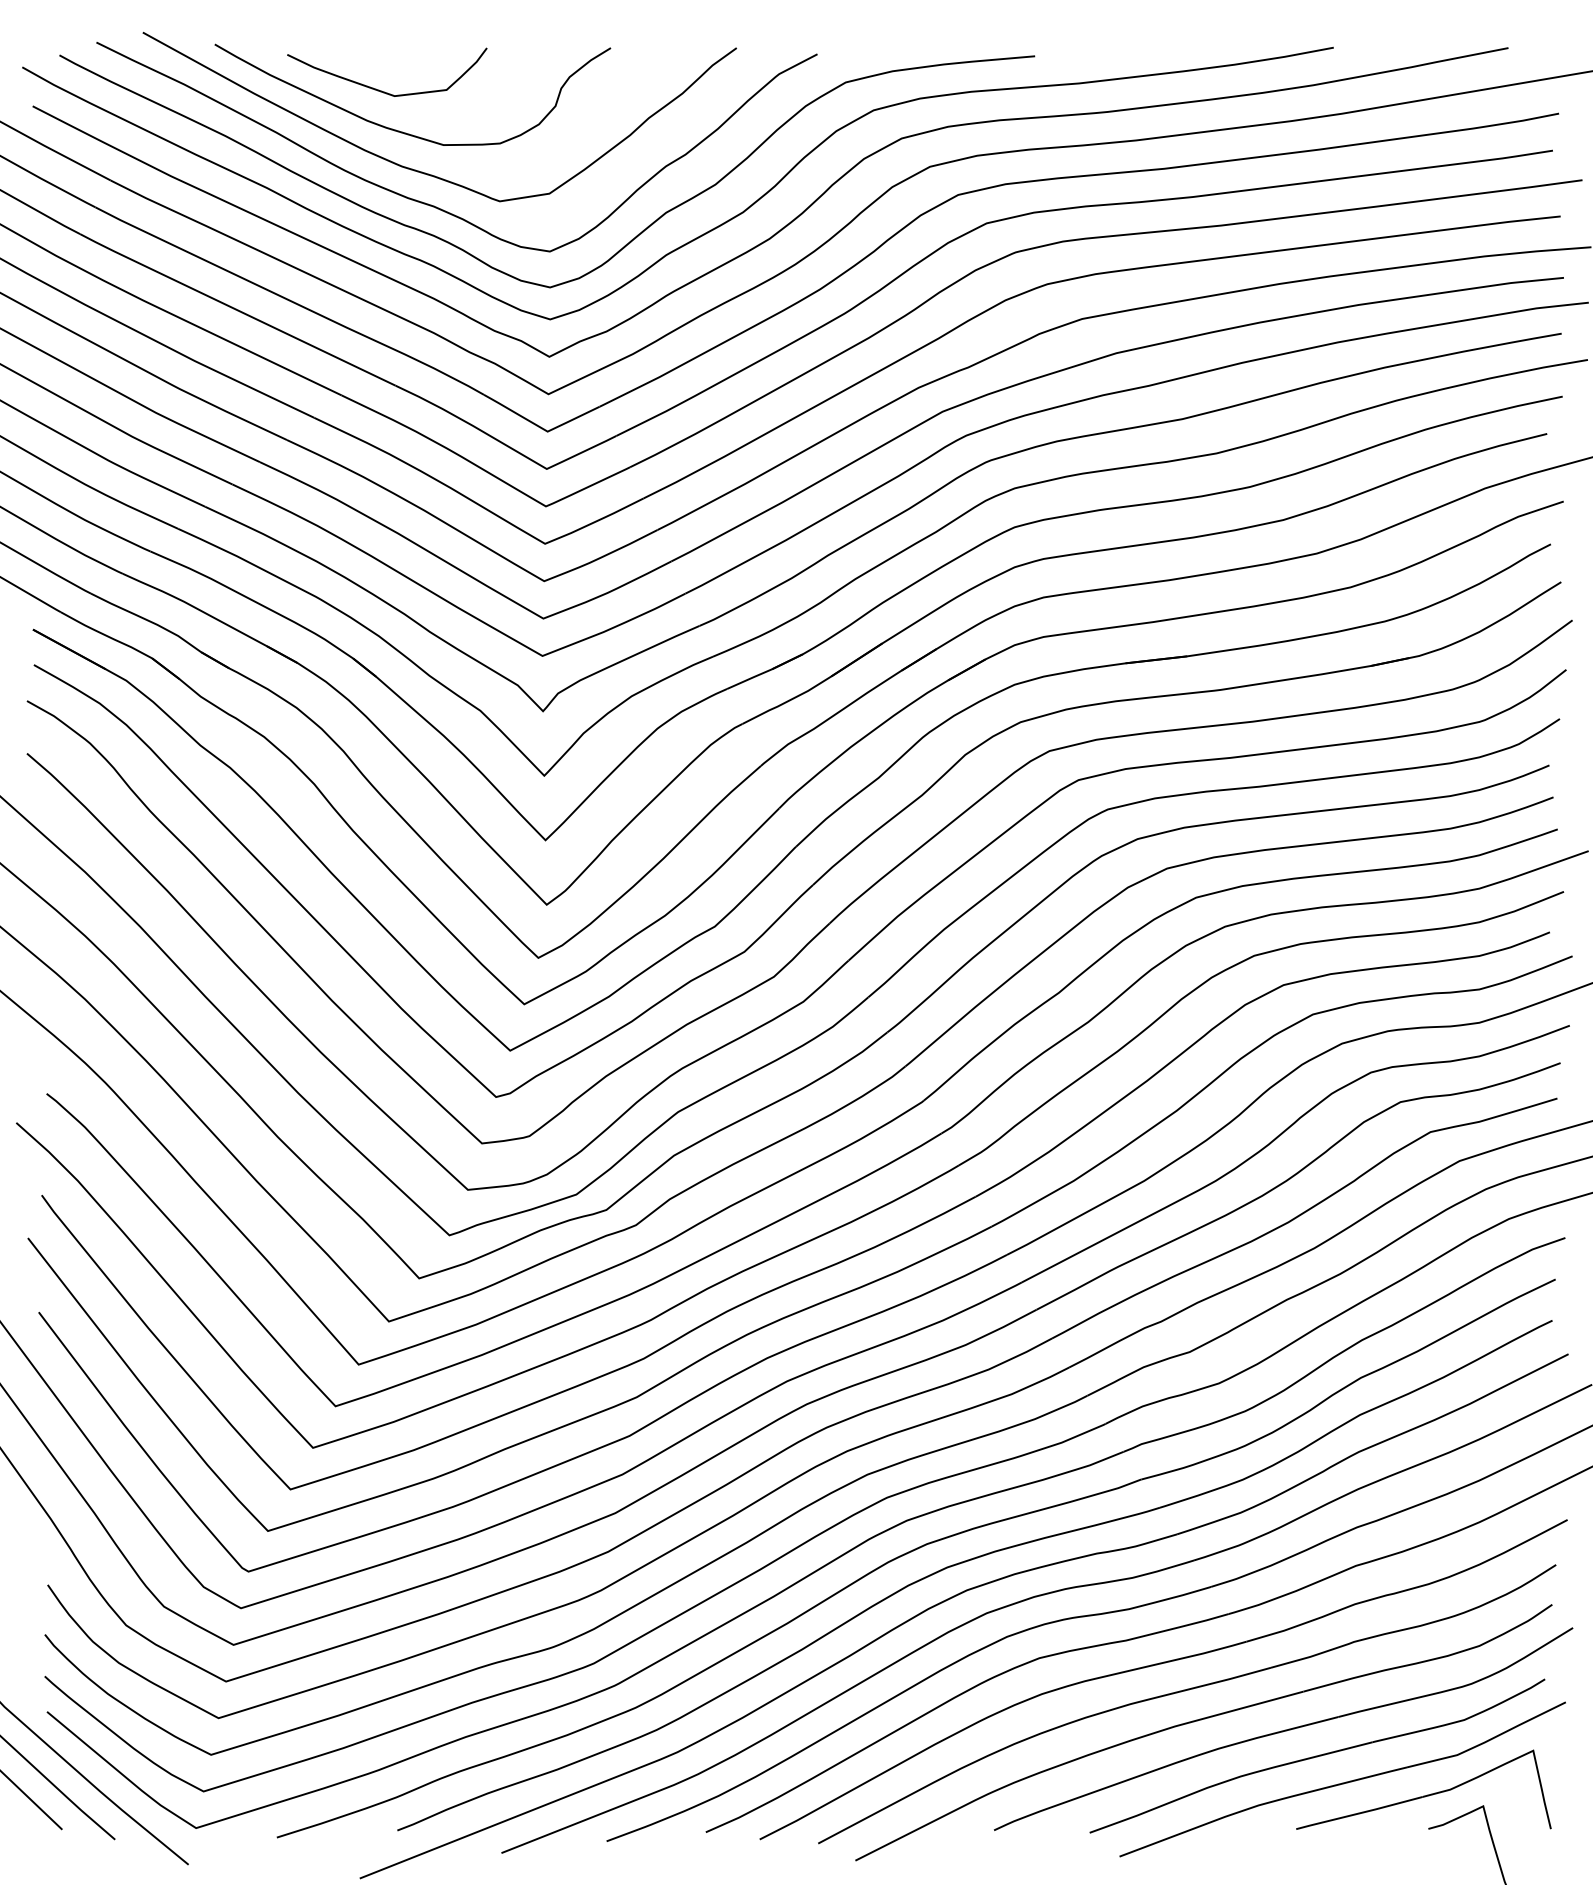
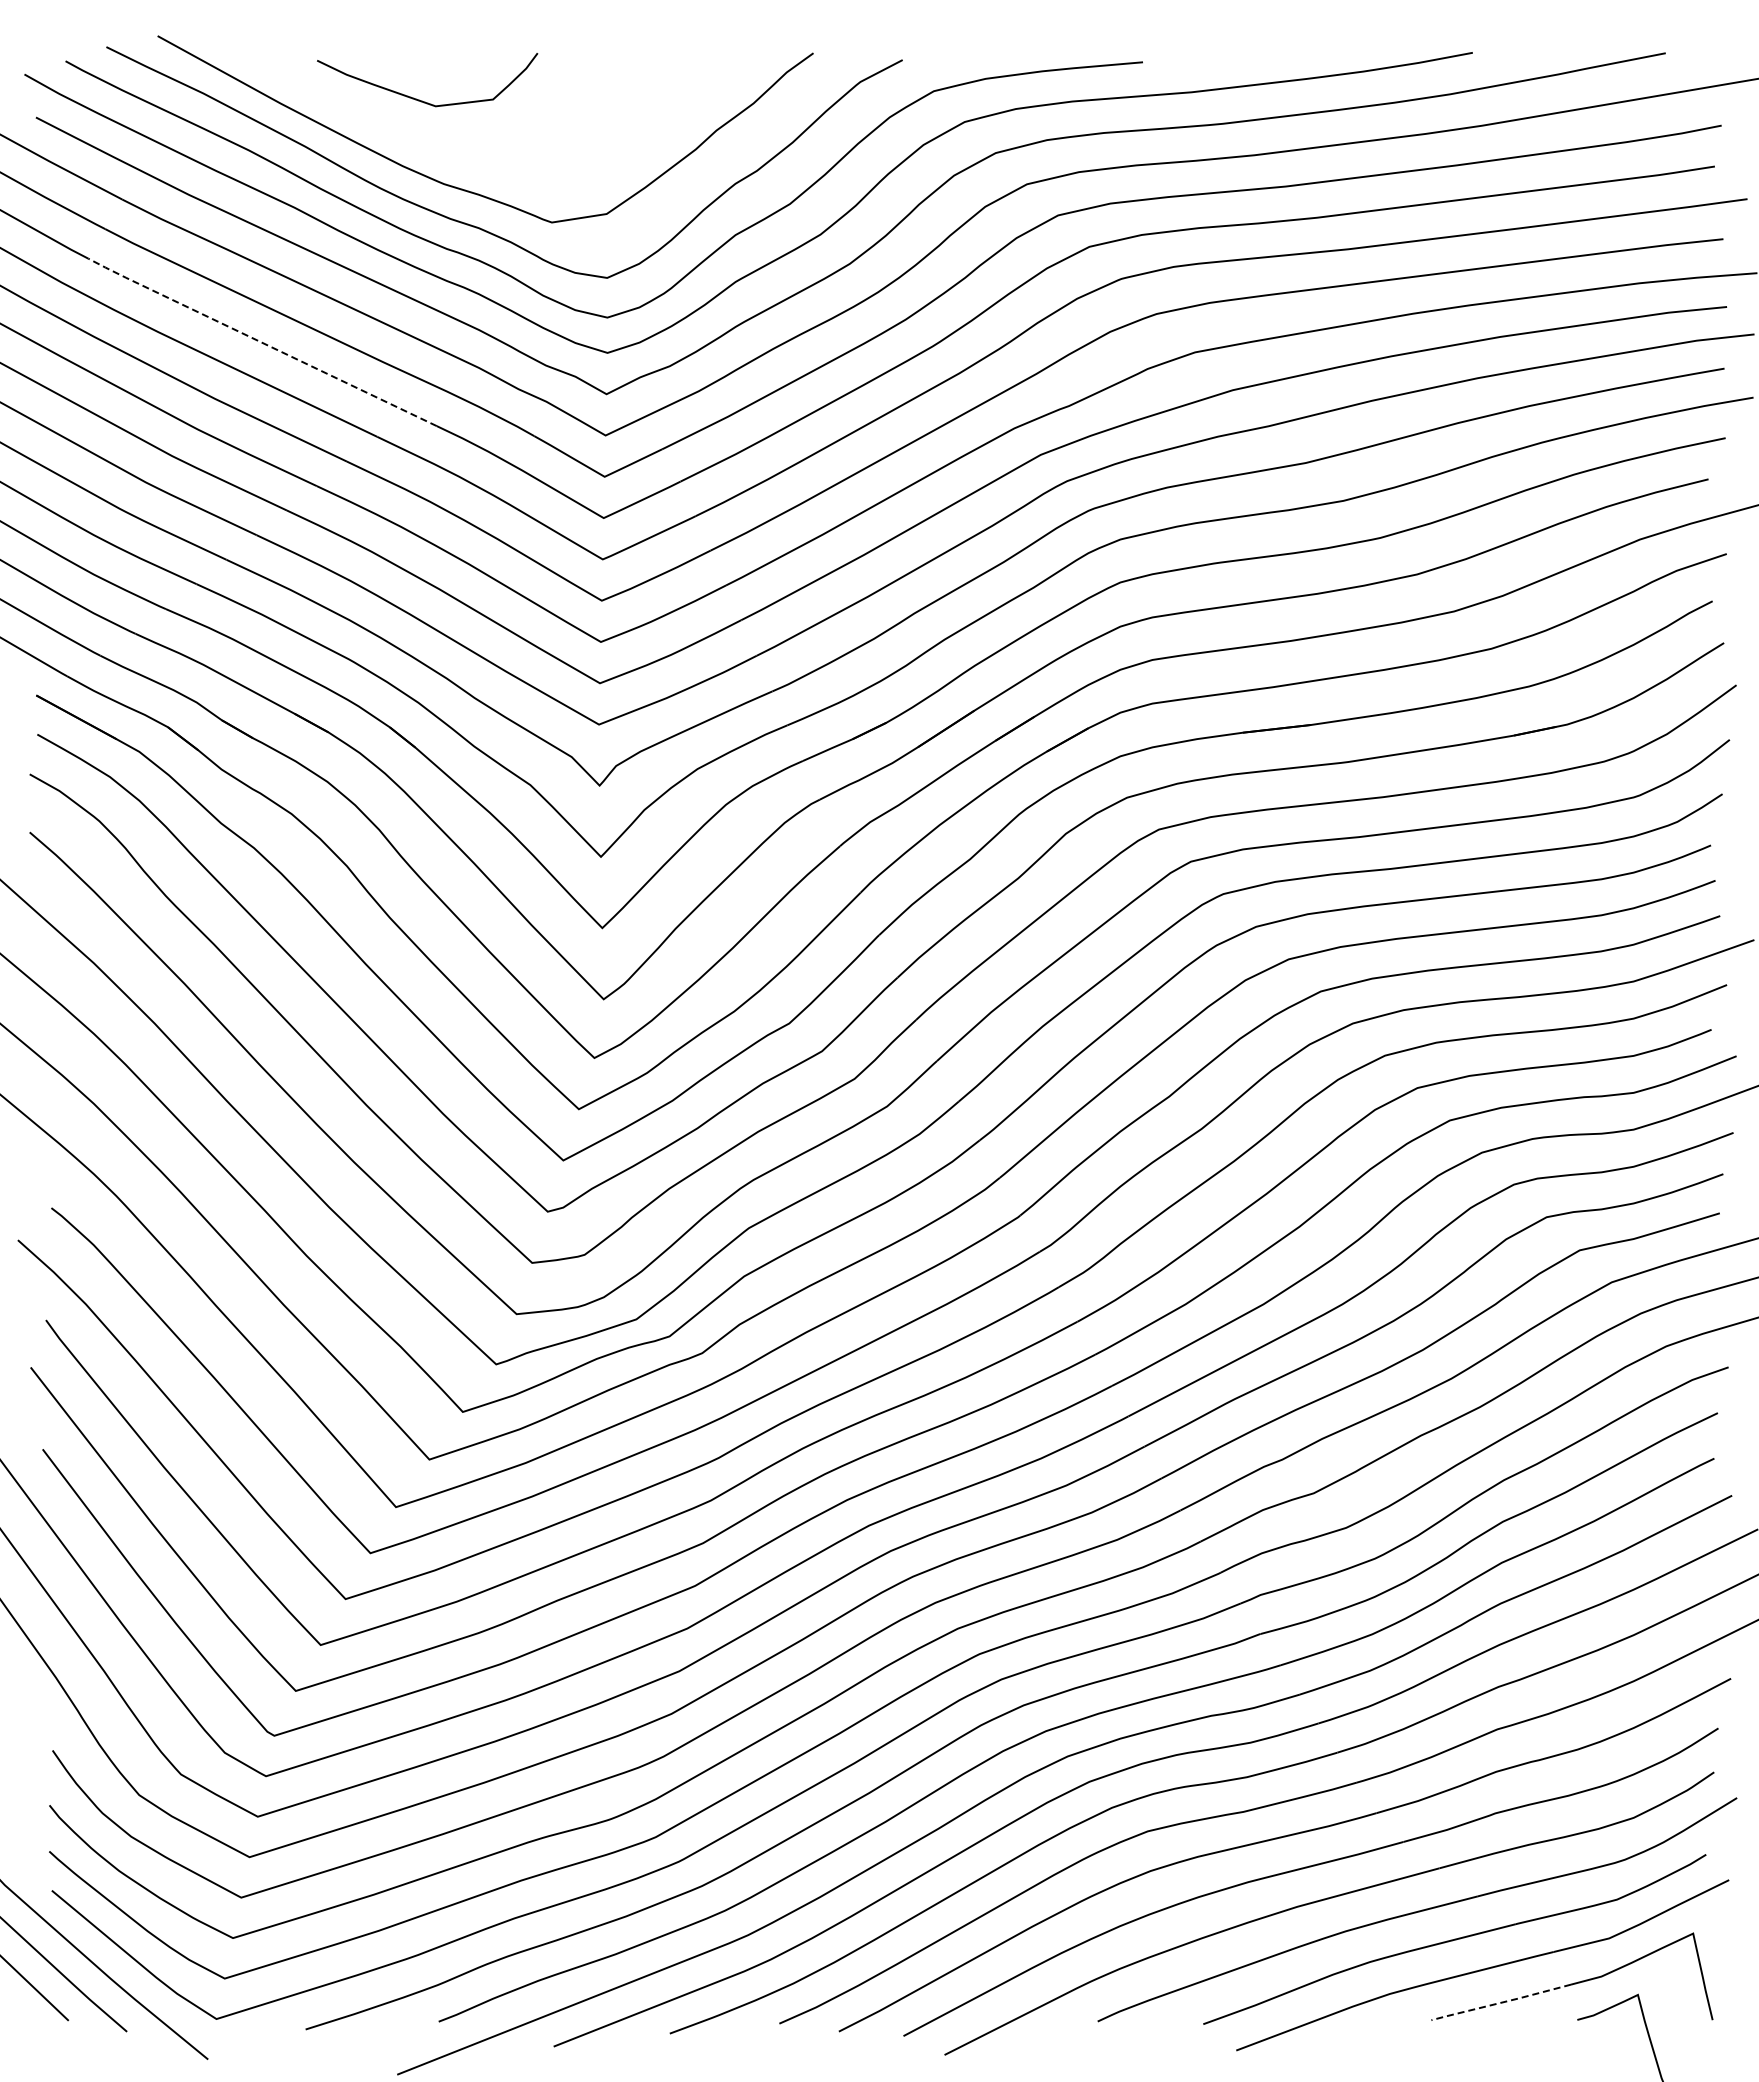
curve: (399, 130) -> (441, 144), removed
line: (236, 310) -> (261, 342), solid -> dashed
line: (1359, 1813) -> (1501, 2002), solid -> dashed

